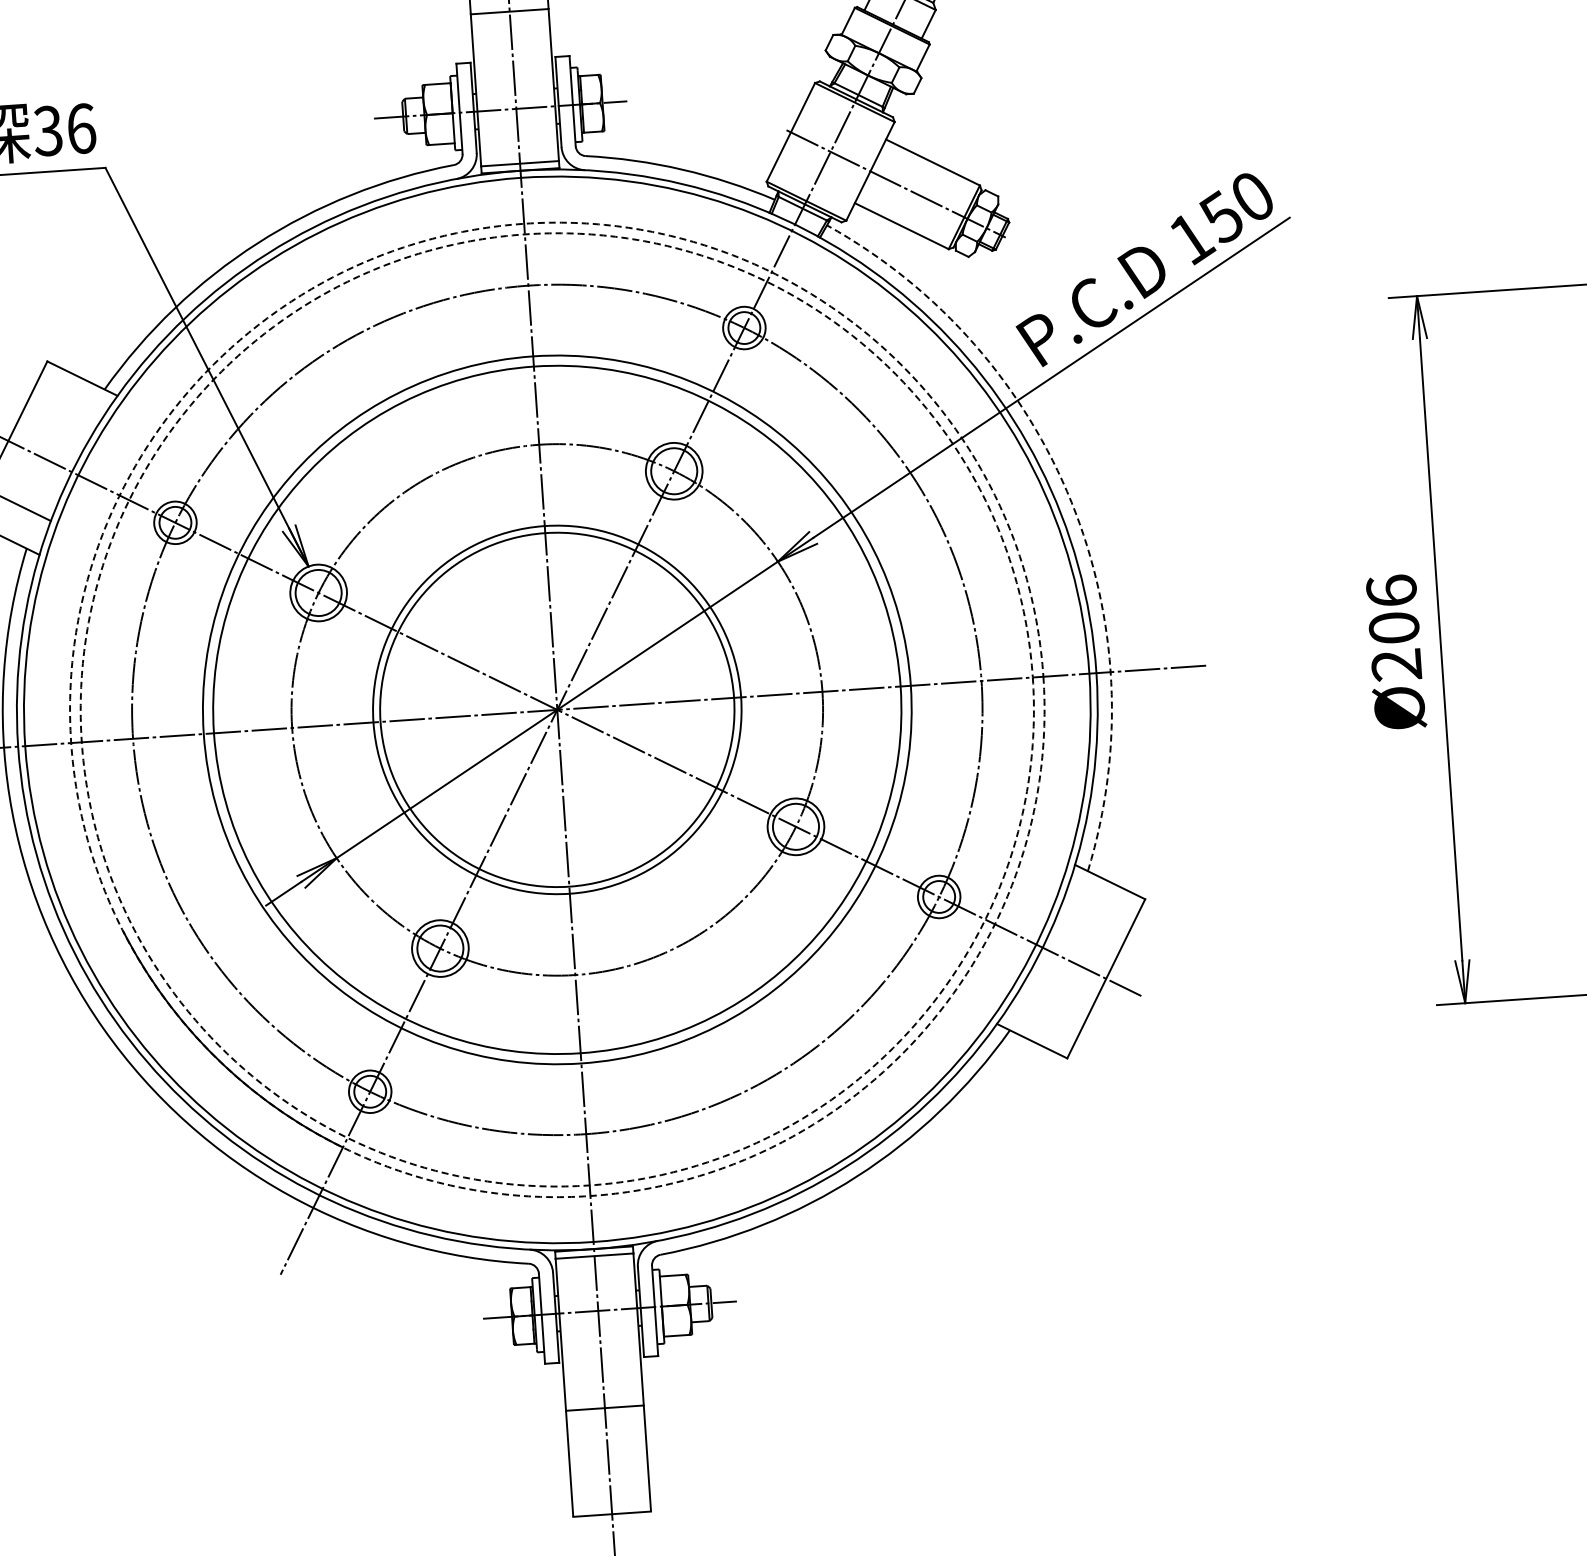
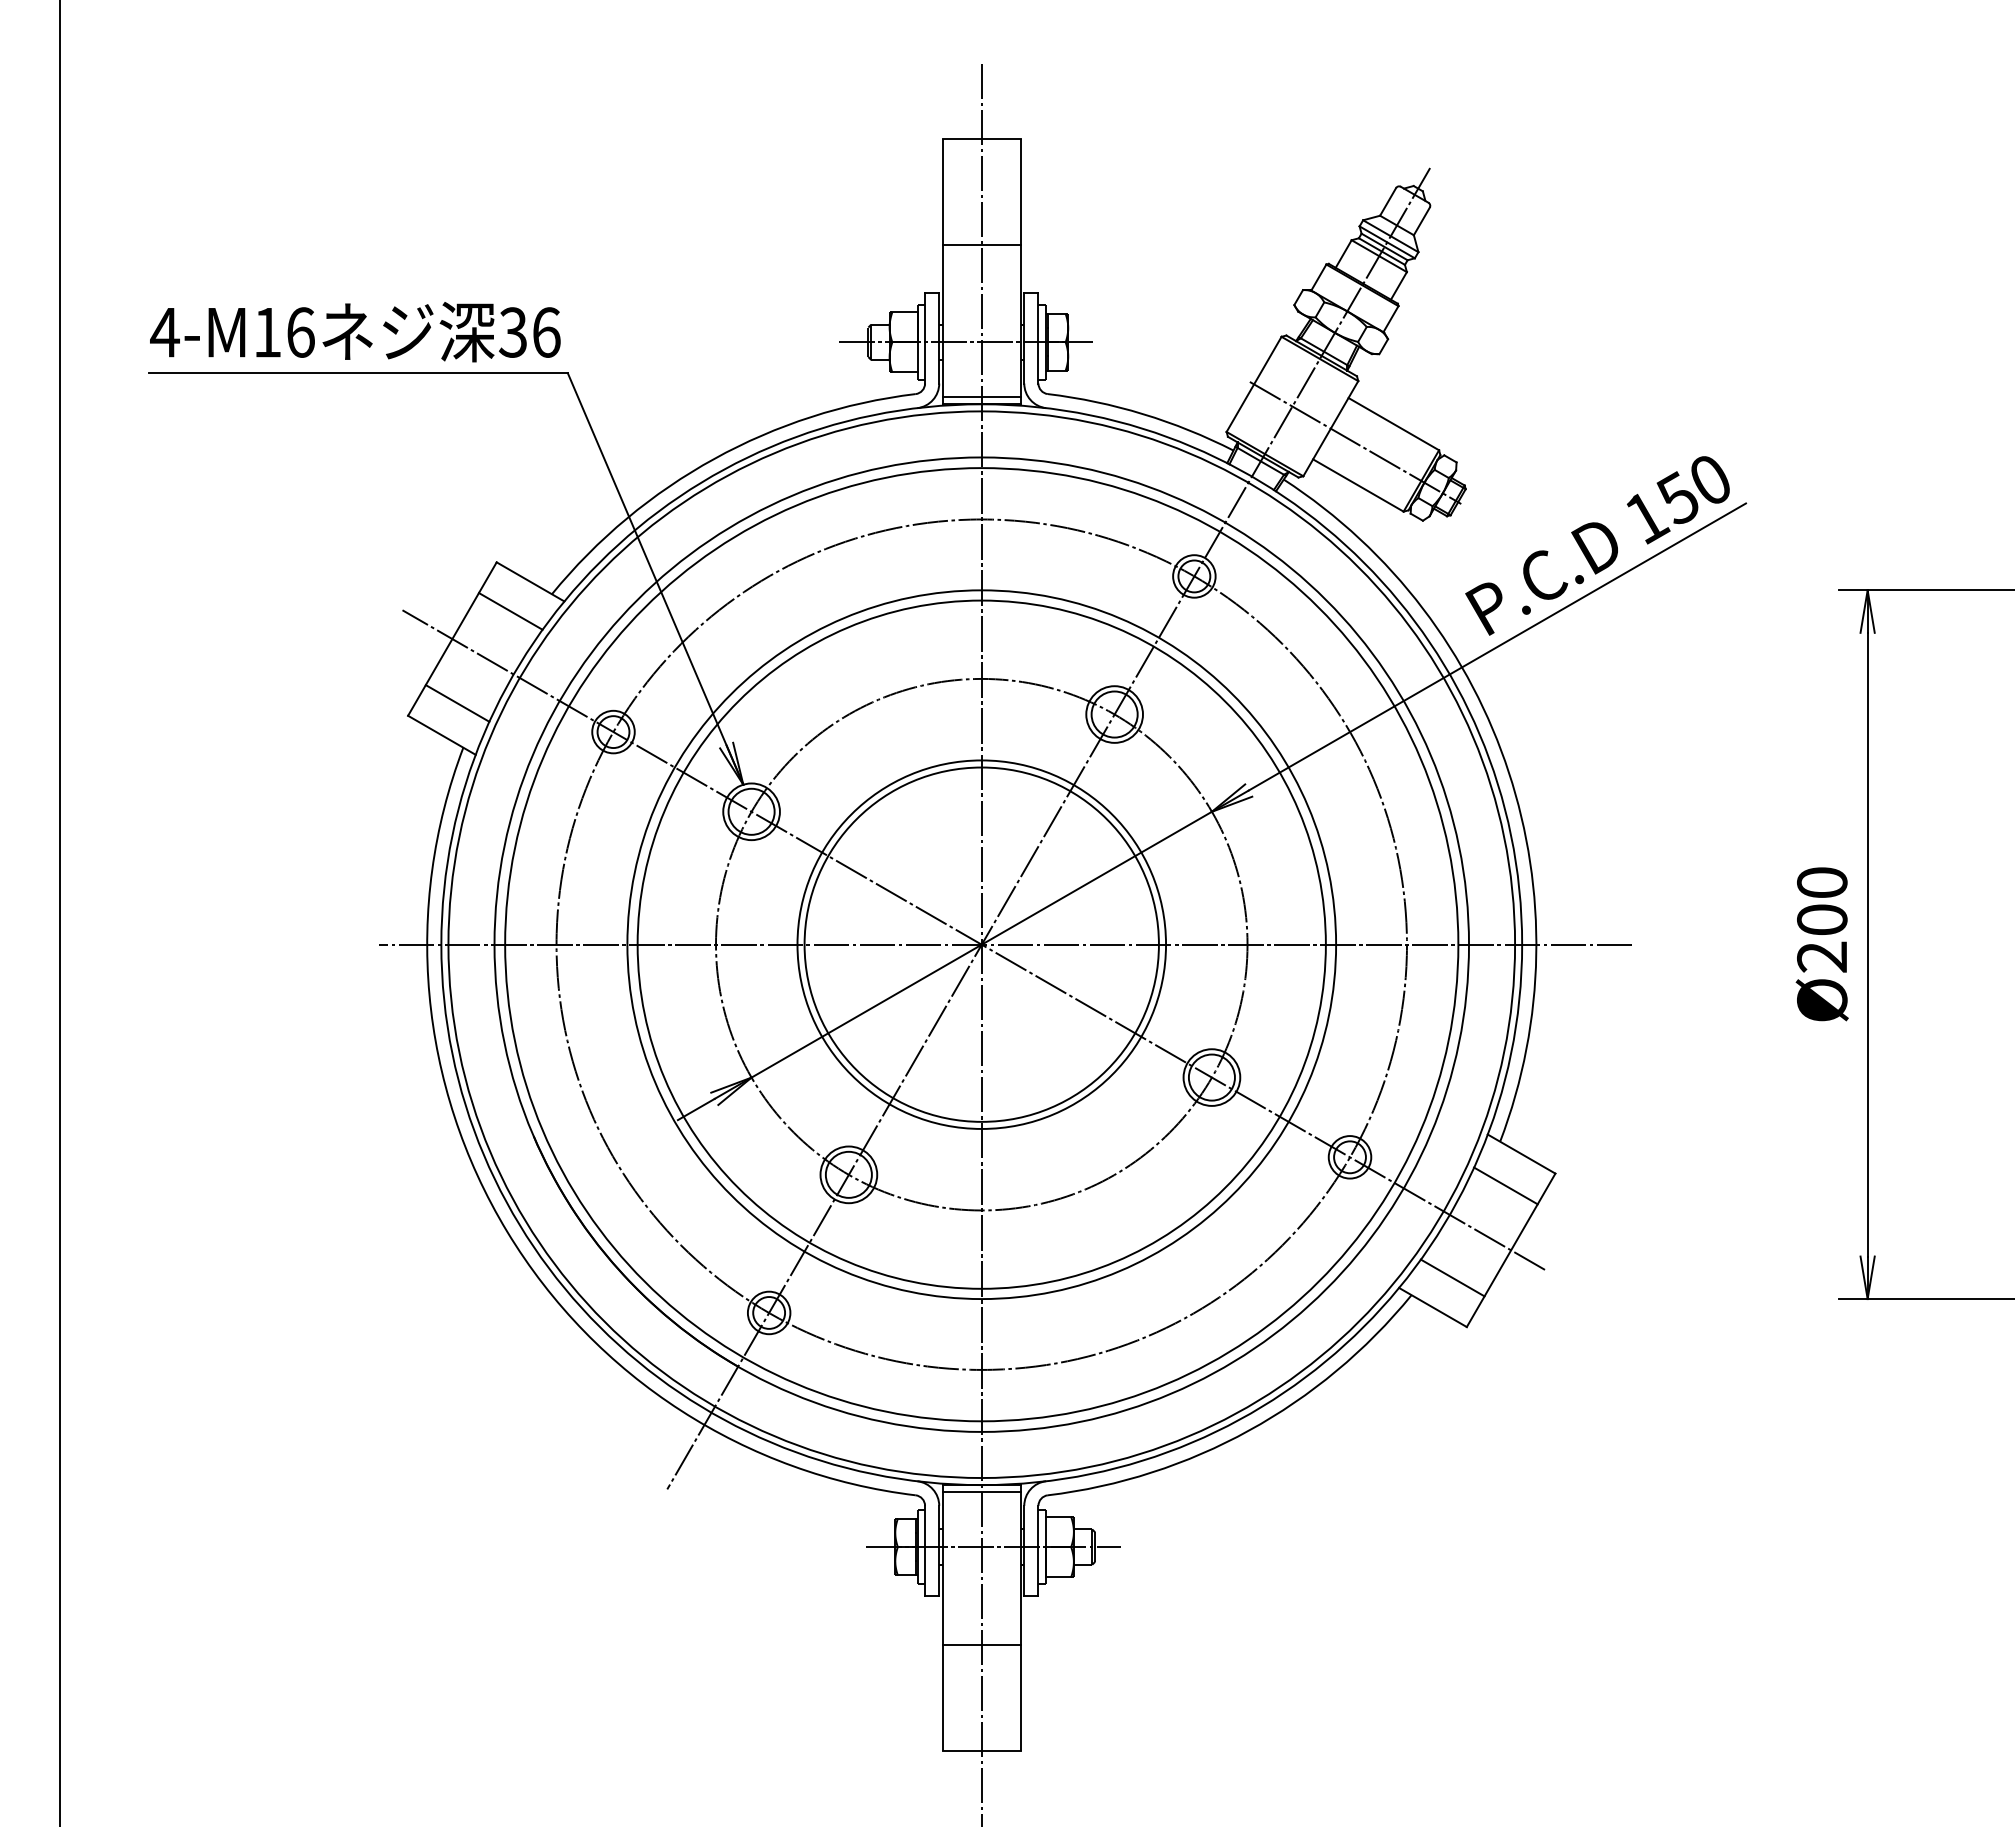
line: (64, 409) -> (510, 611), added
arc: (1071, 502) -> (1508, 772), dashed -> solid
text: (1391, 590) -> (1822, 882), Ø206 -> Ø200
circle: (557, 709) -> (981, 944), dashed -> solid
circle: (557, 709) -> (981, 944), dashed -> solid
line: (1096, 914) -> (1505, 1185), added
line: (1049, 1009) -> (1452, 1277), added

